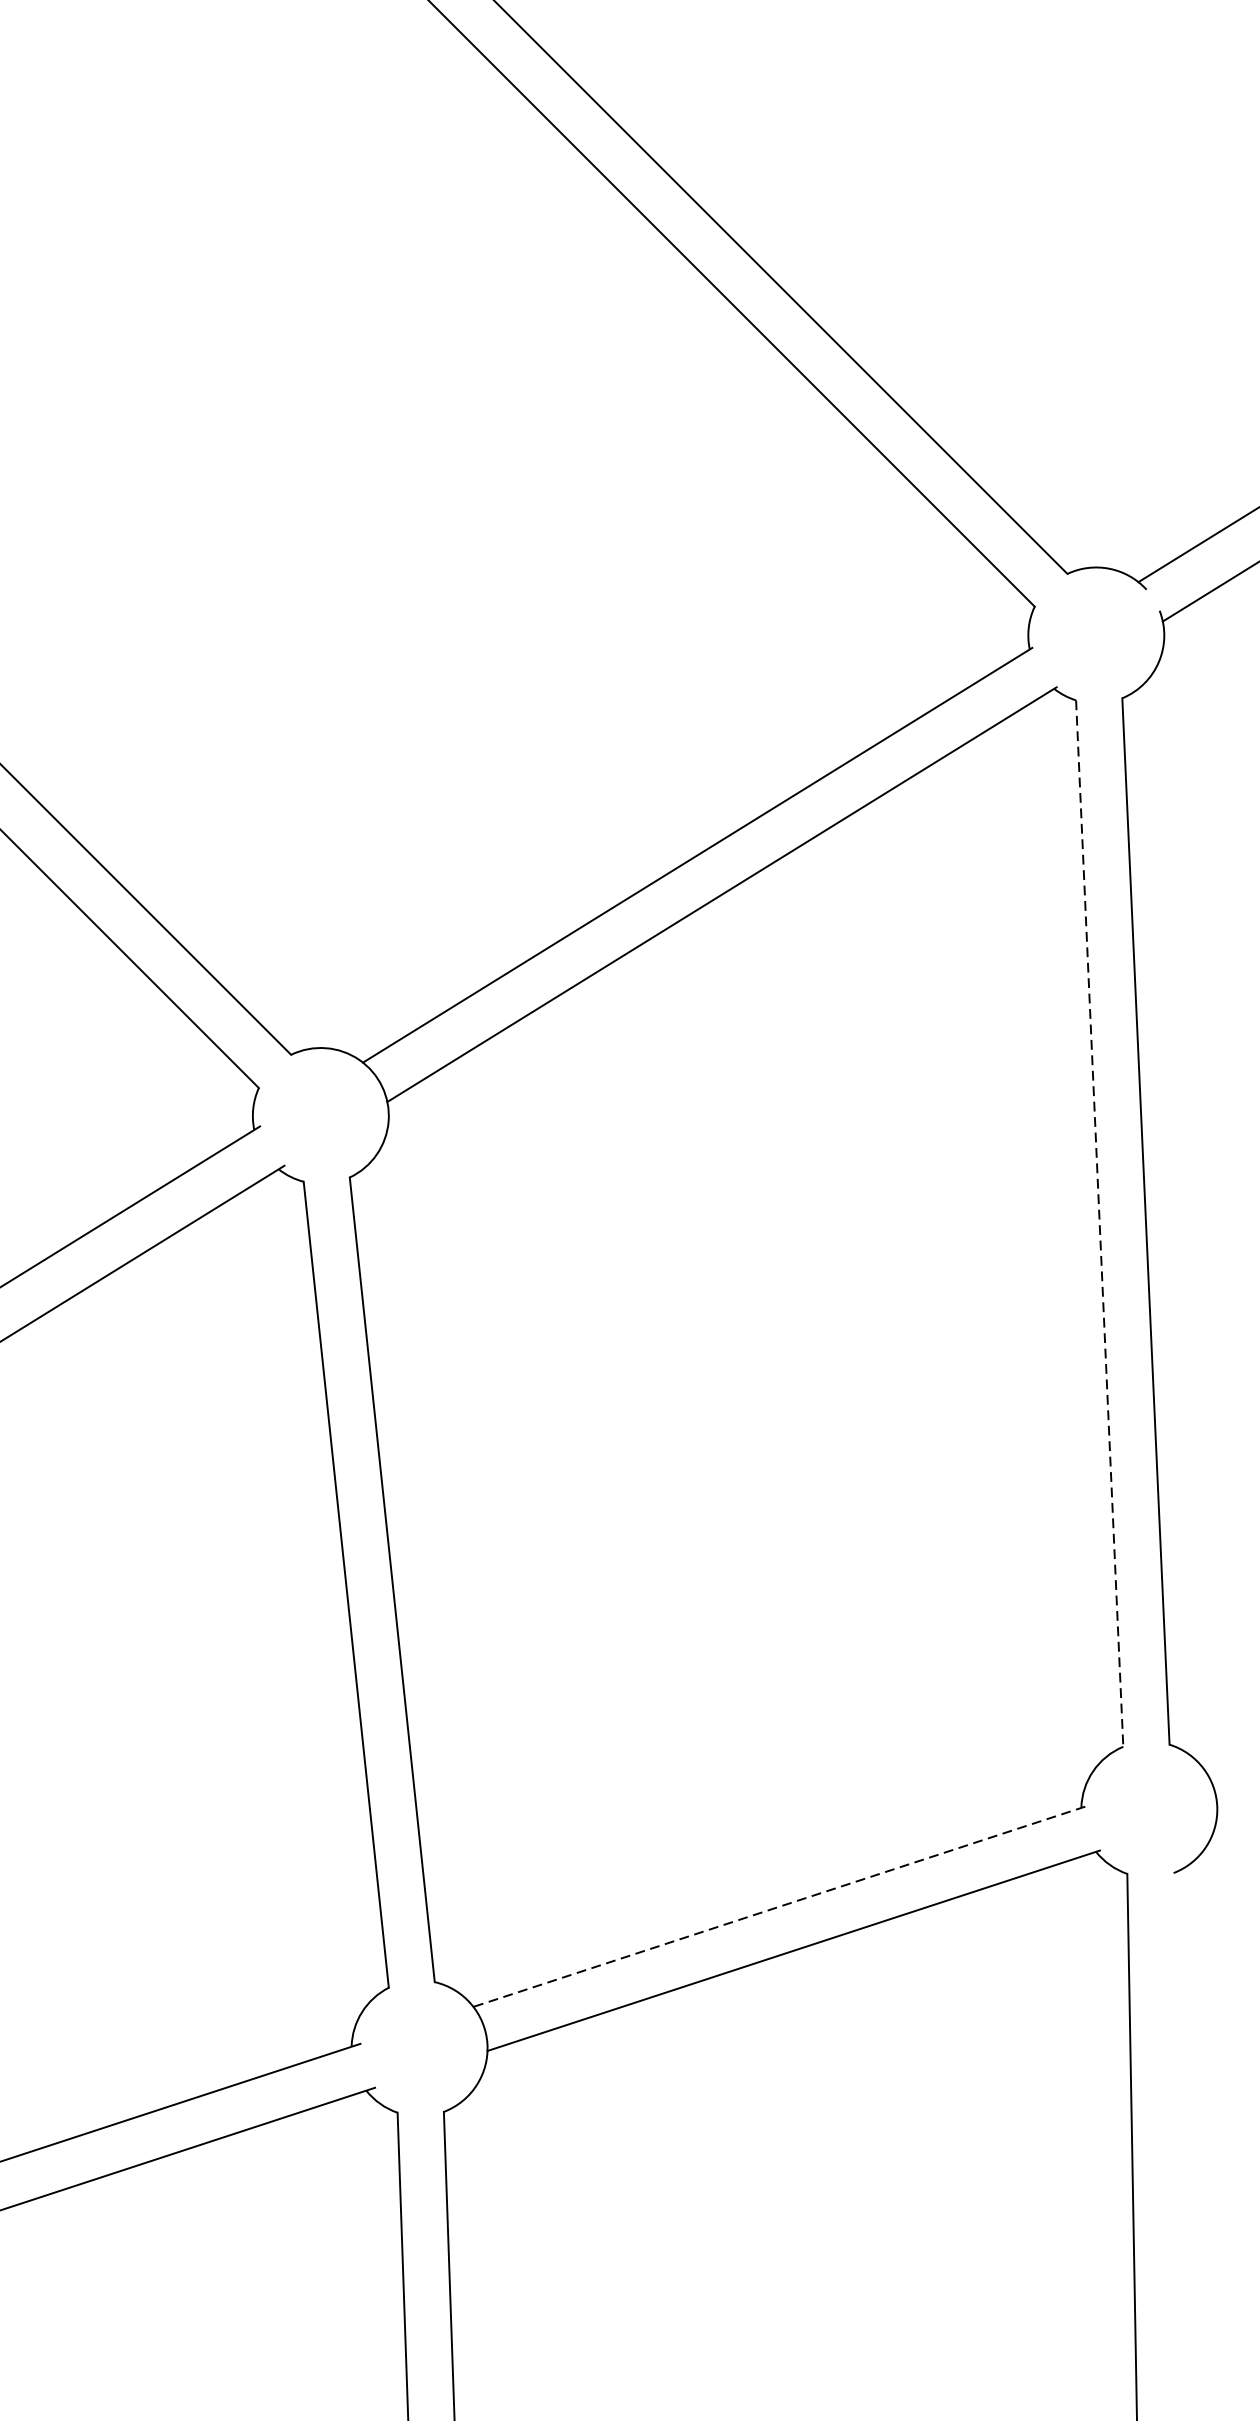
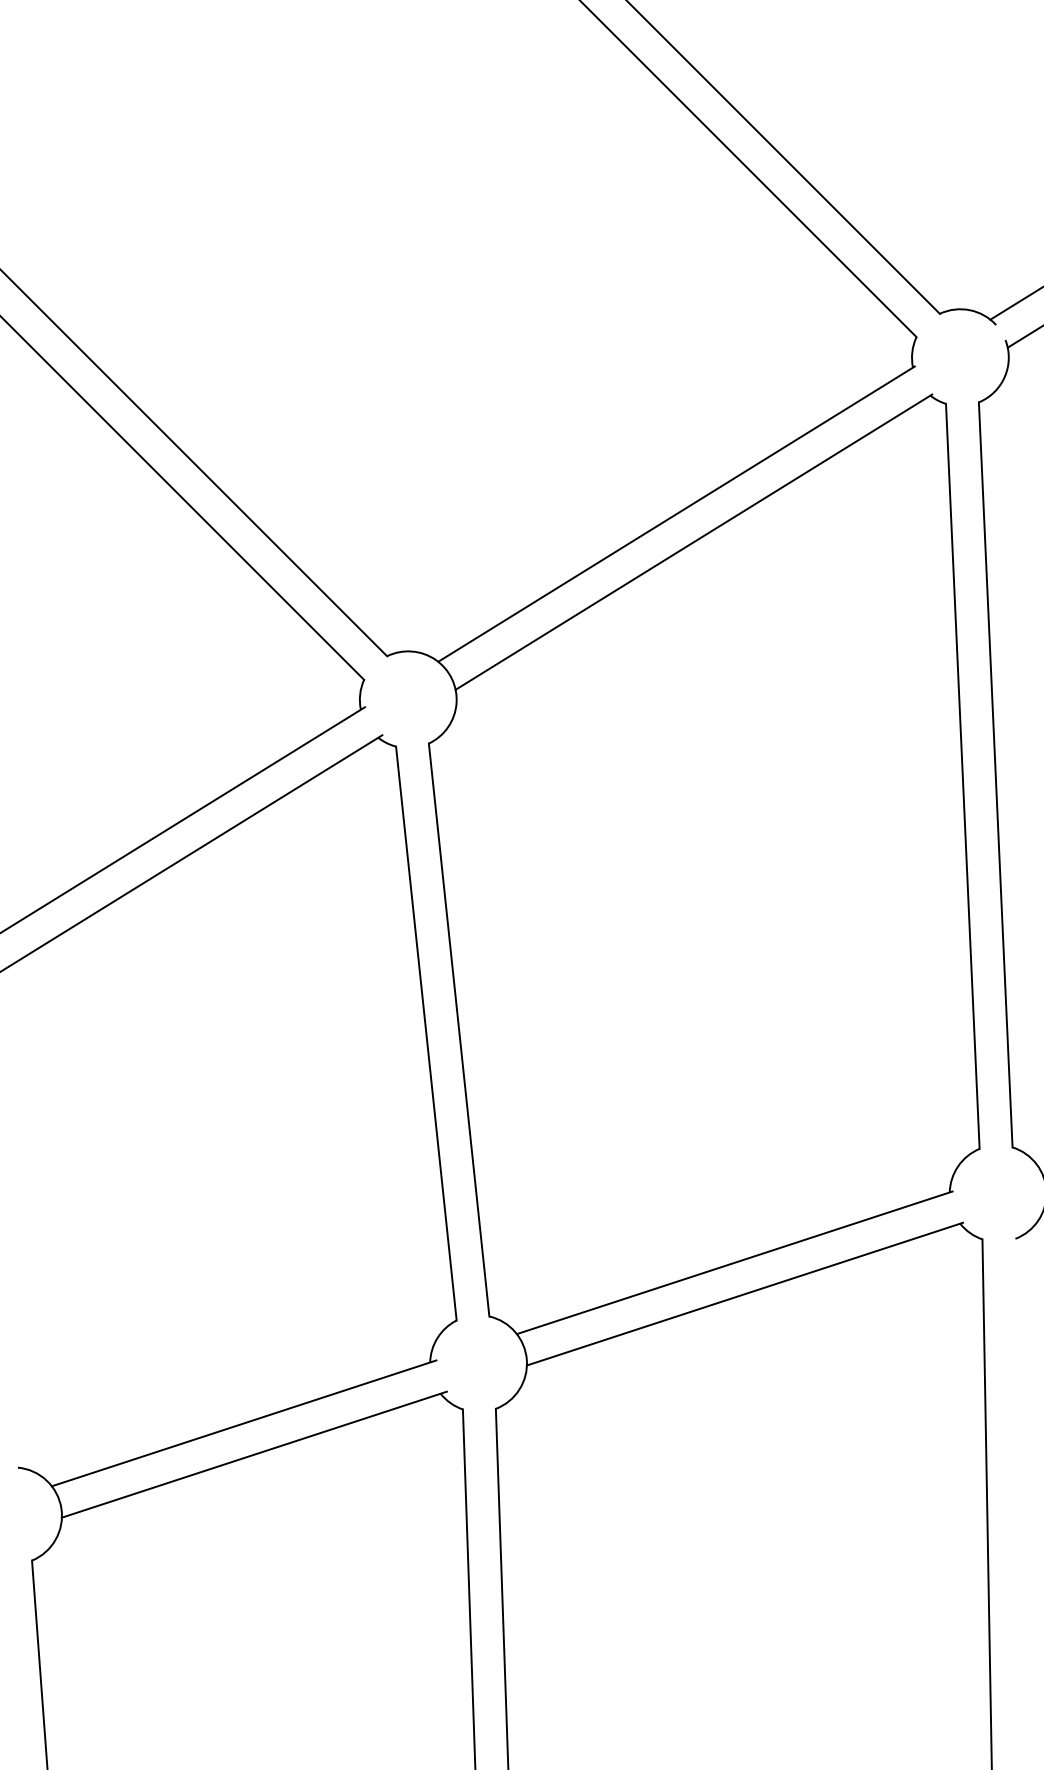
line: (1099, 1223) -> (962, 776), dashed -> solid
line: (779, 1906) -> (734, 1262), dashed -> solid

